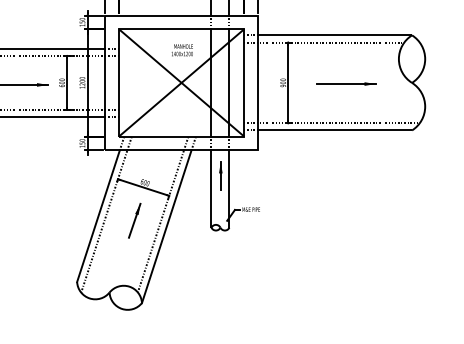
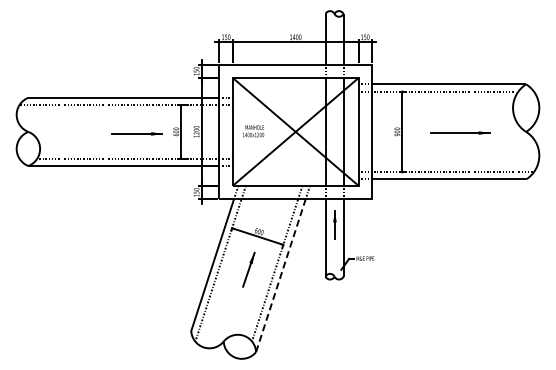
text: (182, 50) -> (253, 131), moved
line: (167, 226) -> (281, 275), solid -> dashed

